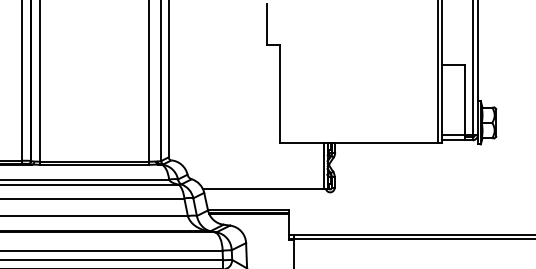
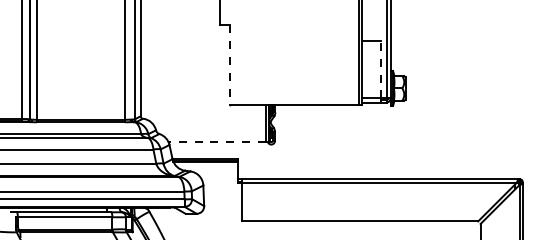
line: (279, 94) -> (230, 65), solid -> dashed
line: (465, 99) -> (380, 69), solid -> dashed
line: (263, 189) -> (217, 142), solid -> dashed

